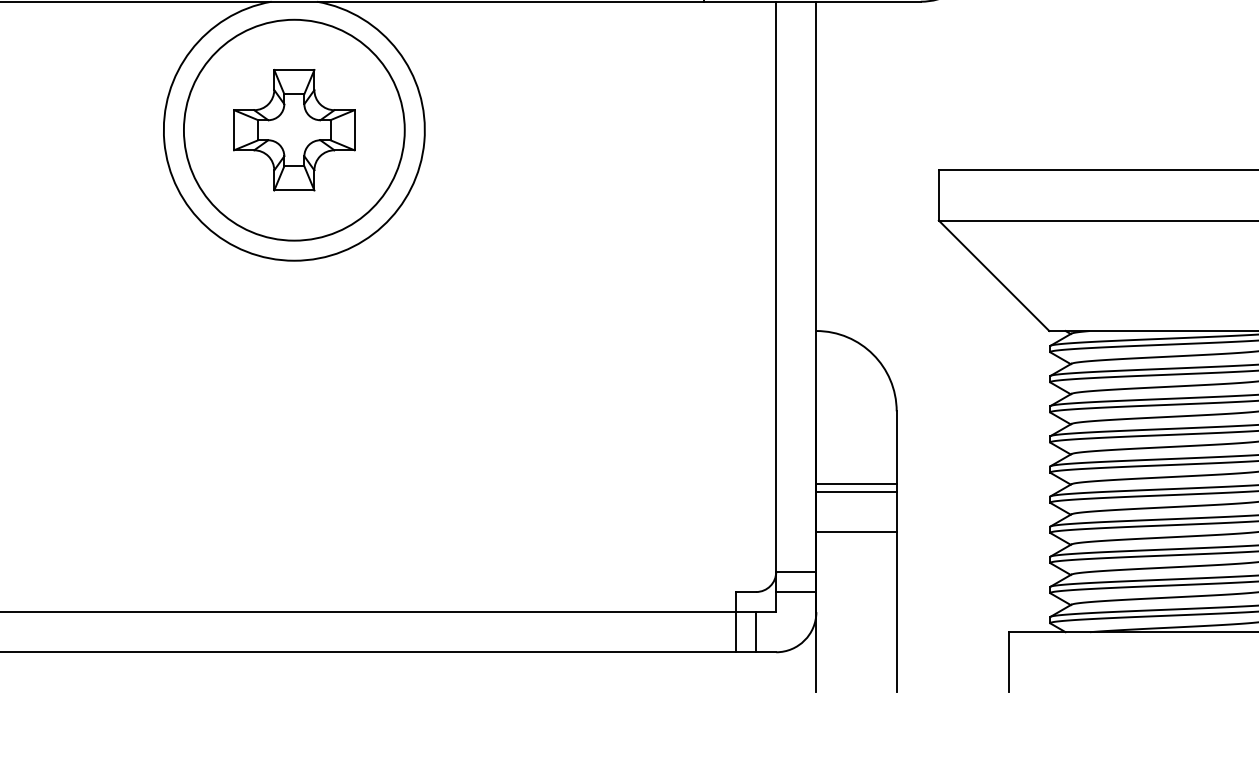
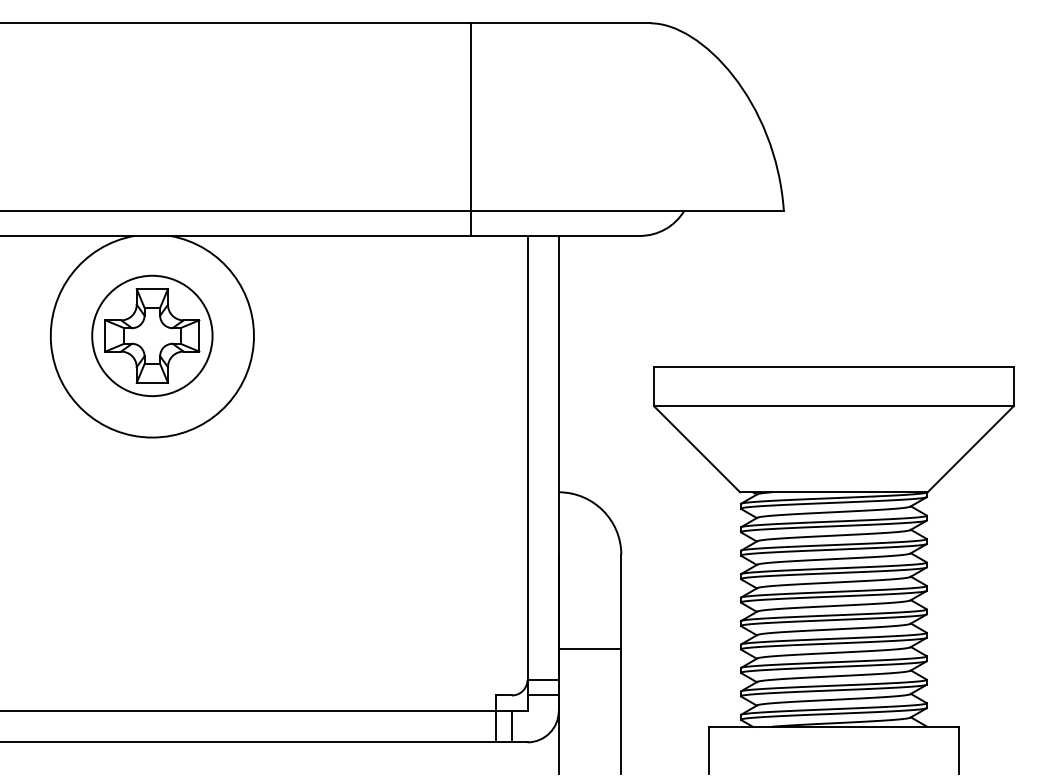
circle: (294, 129) -> (152, 335), size x0.7
line: (855, 484) -> (589, 611), removed
line: (855, 491) -> (589, 617), removed

